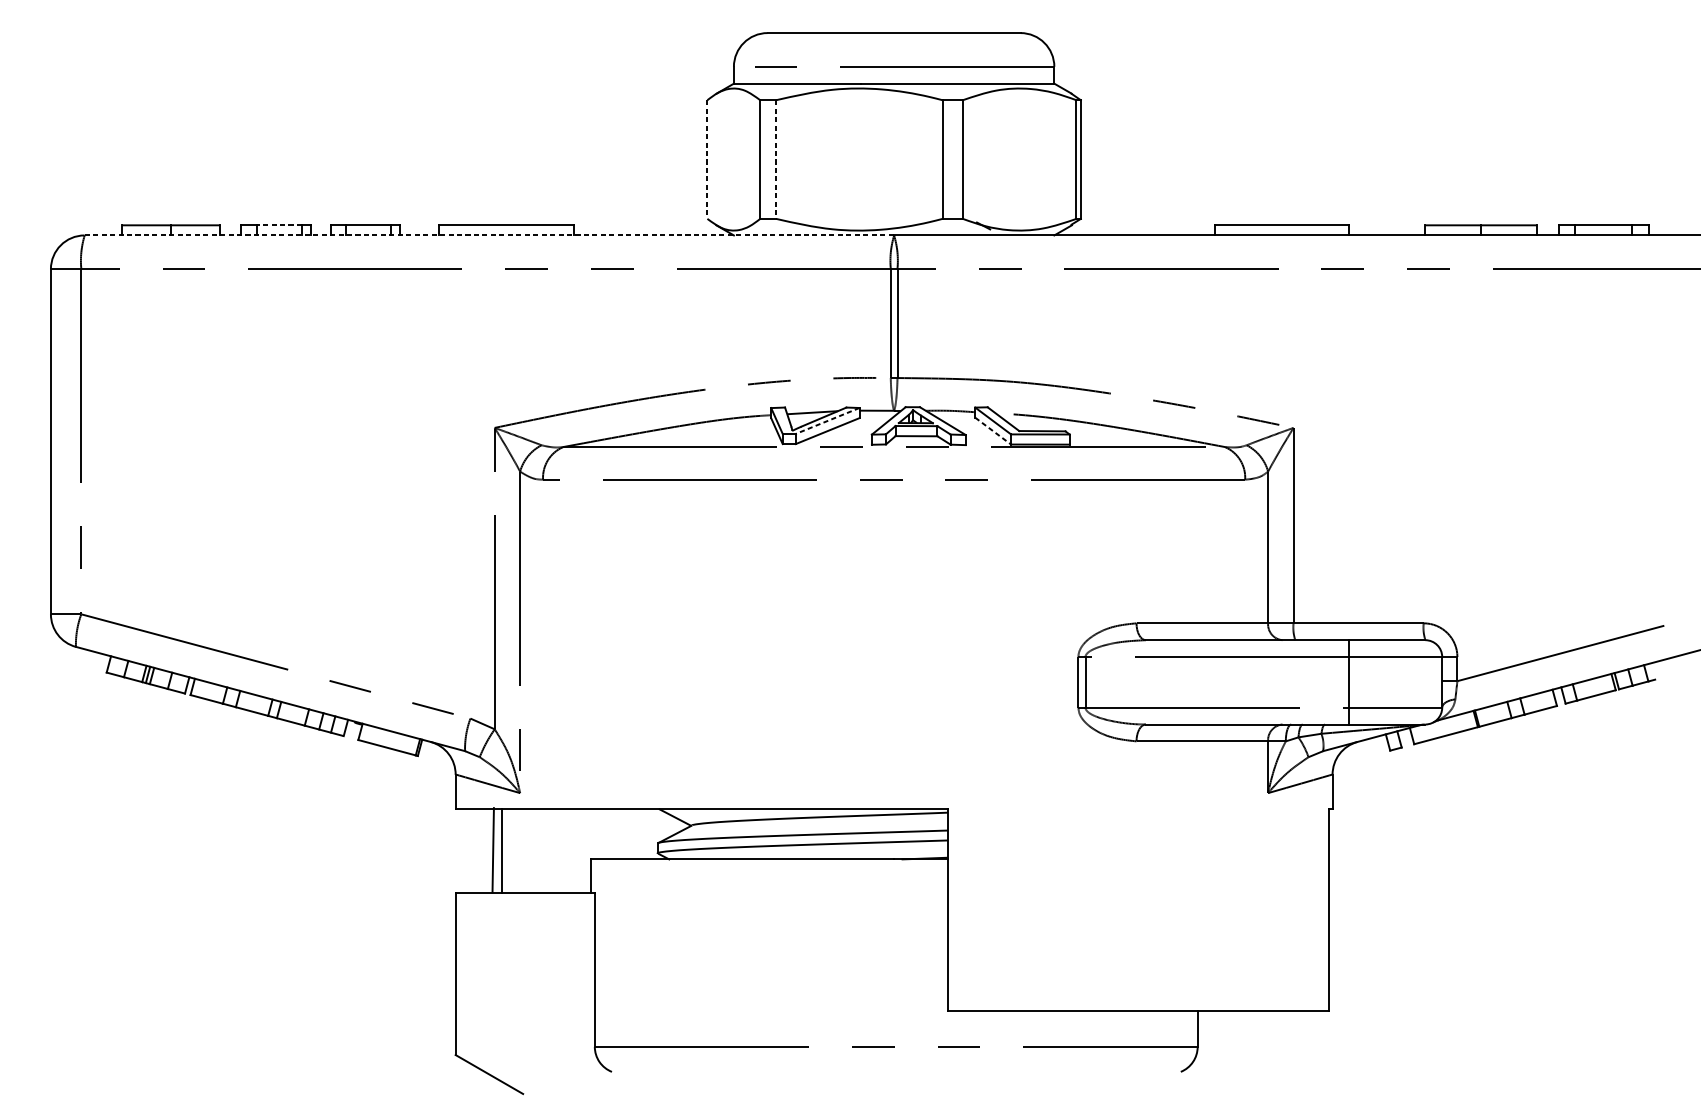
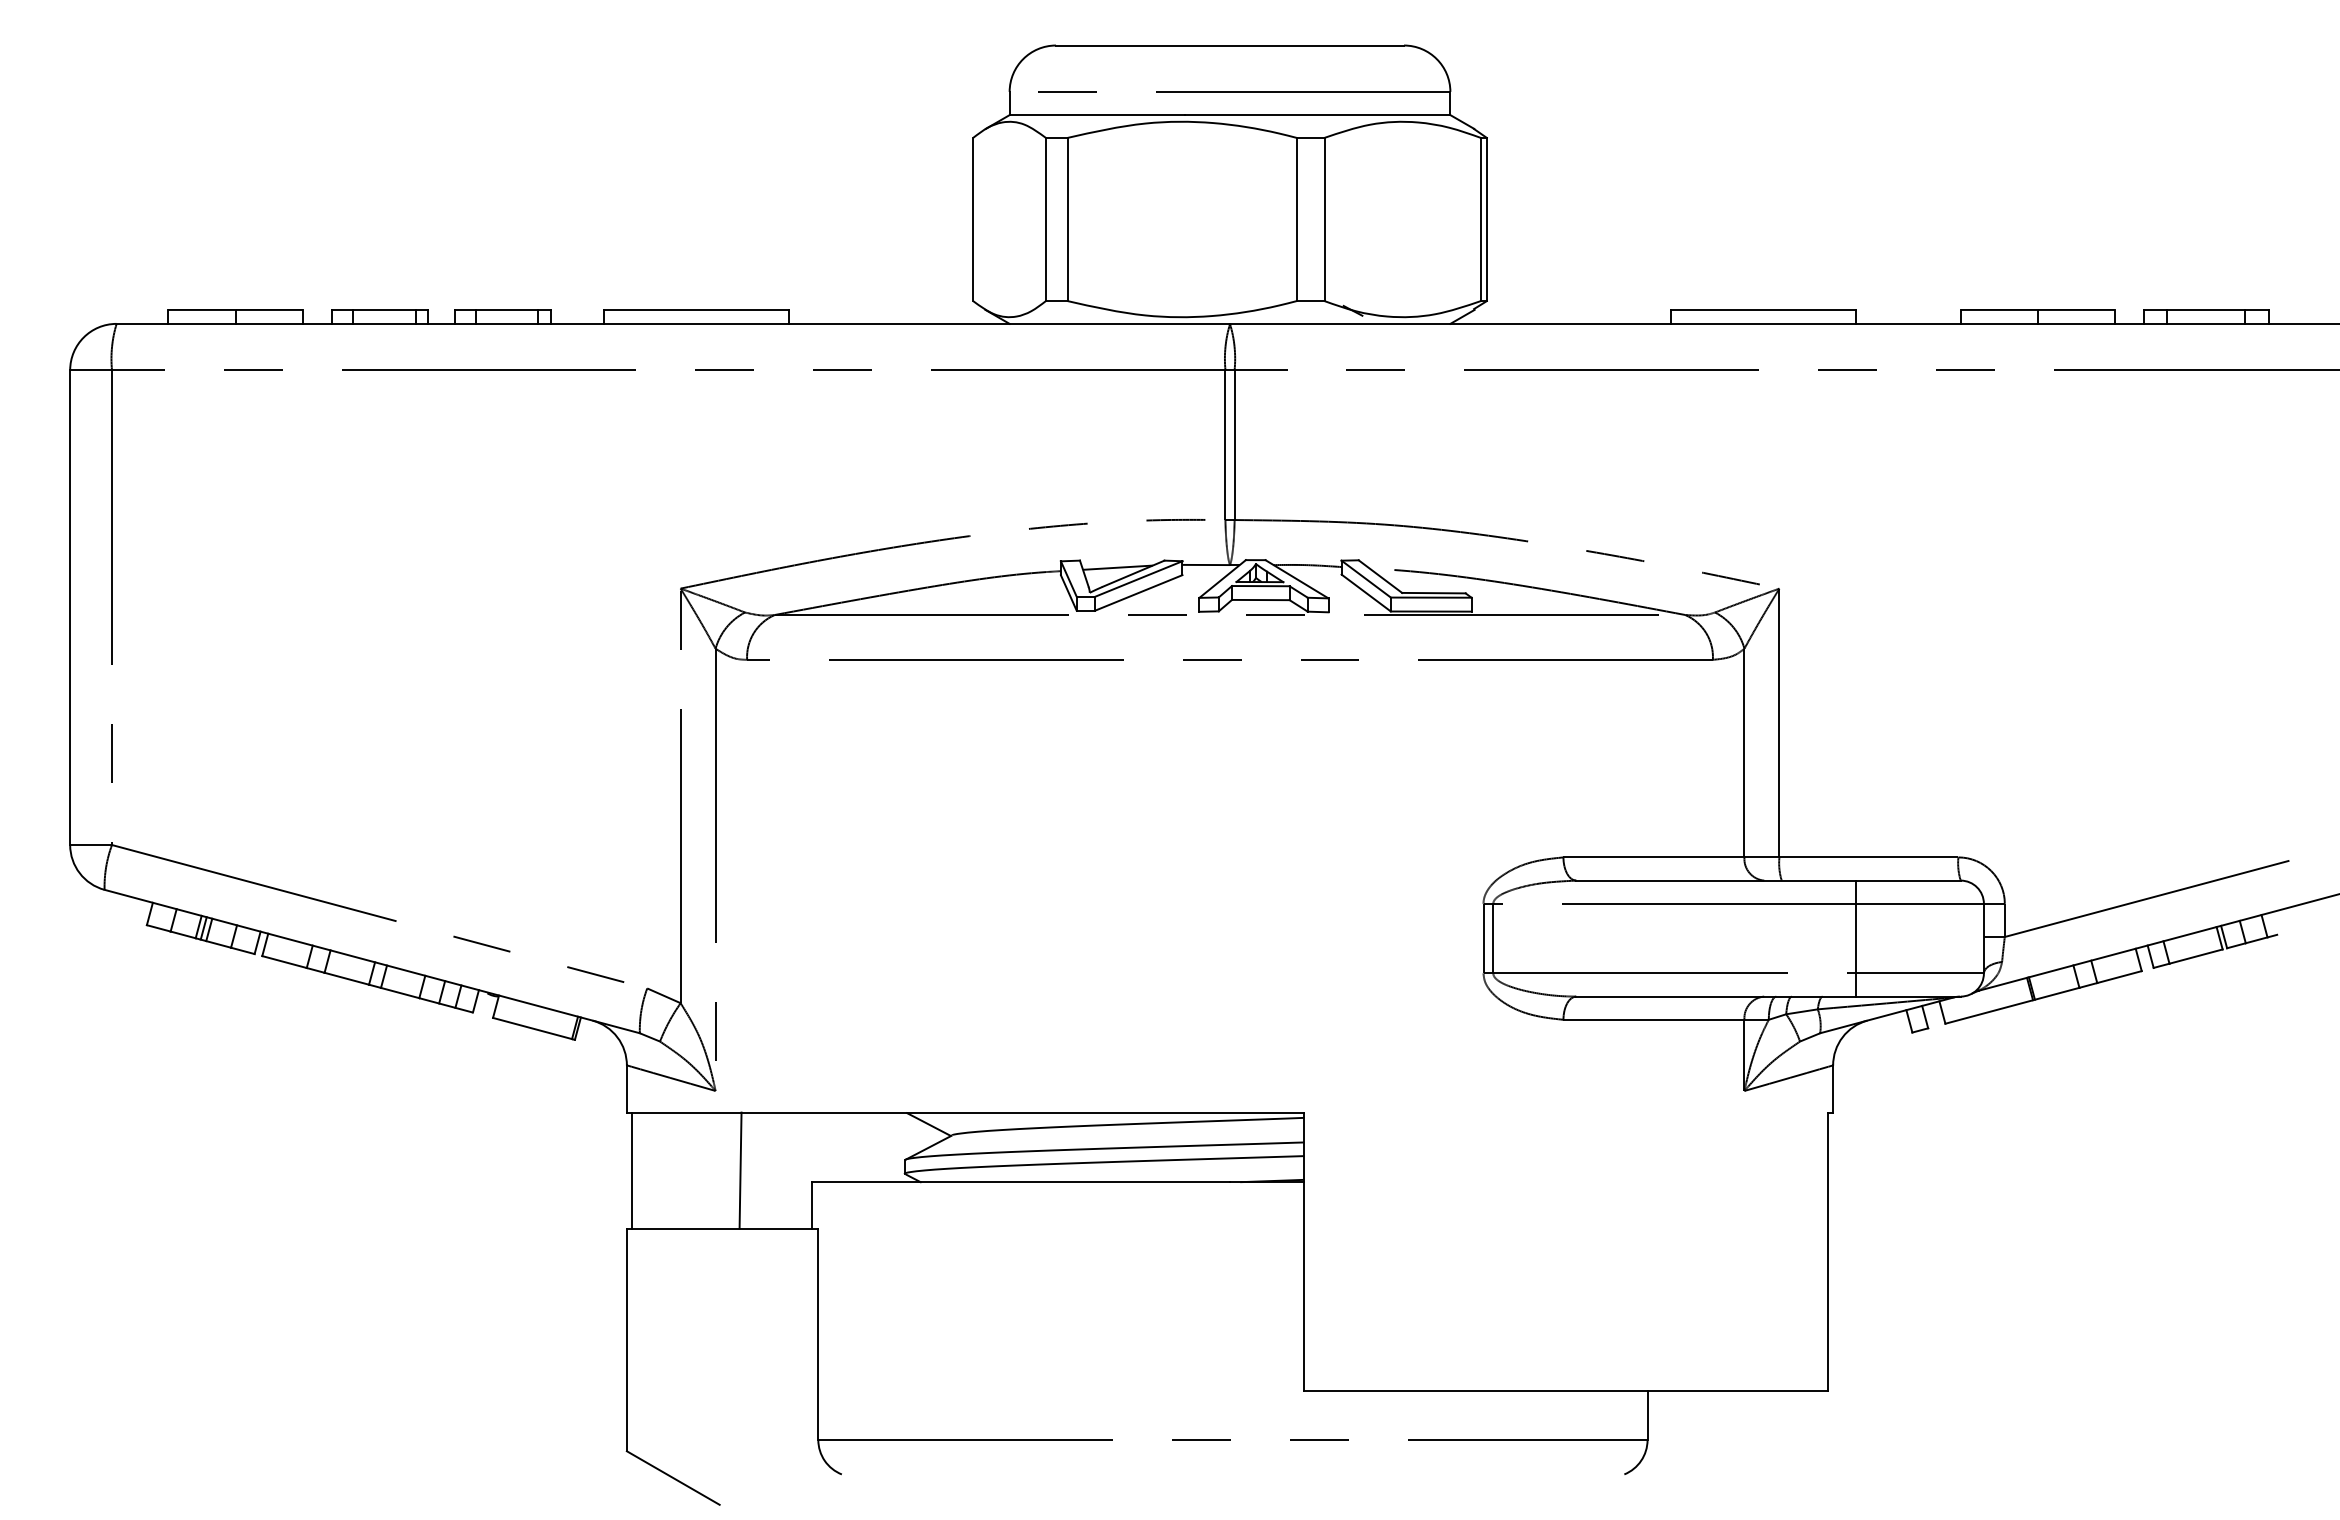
line: (707, 159) -> (973, 219), dashed -> solid
line: (775, 159) -> (1067, 219), dashed -> solid
line: (278, 224) -> (383, 309), dashed -> solid
line: (489, 235) -> (673, 323), dashed -> solid
line: (827, 421) -> (1138, 579), dashed -> solid
line: (993, 431) -> (1366, 593), dashed -> solid
line: (493, 850) -> (740, 1170), moved
line: (501, 850) -> (631, 1170), moved

